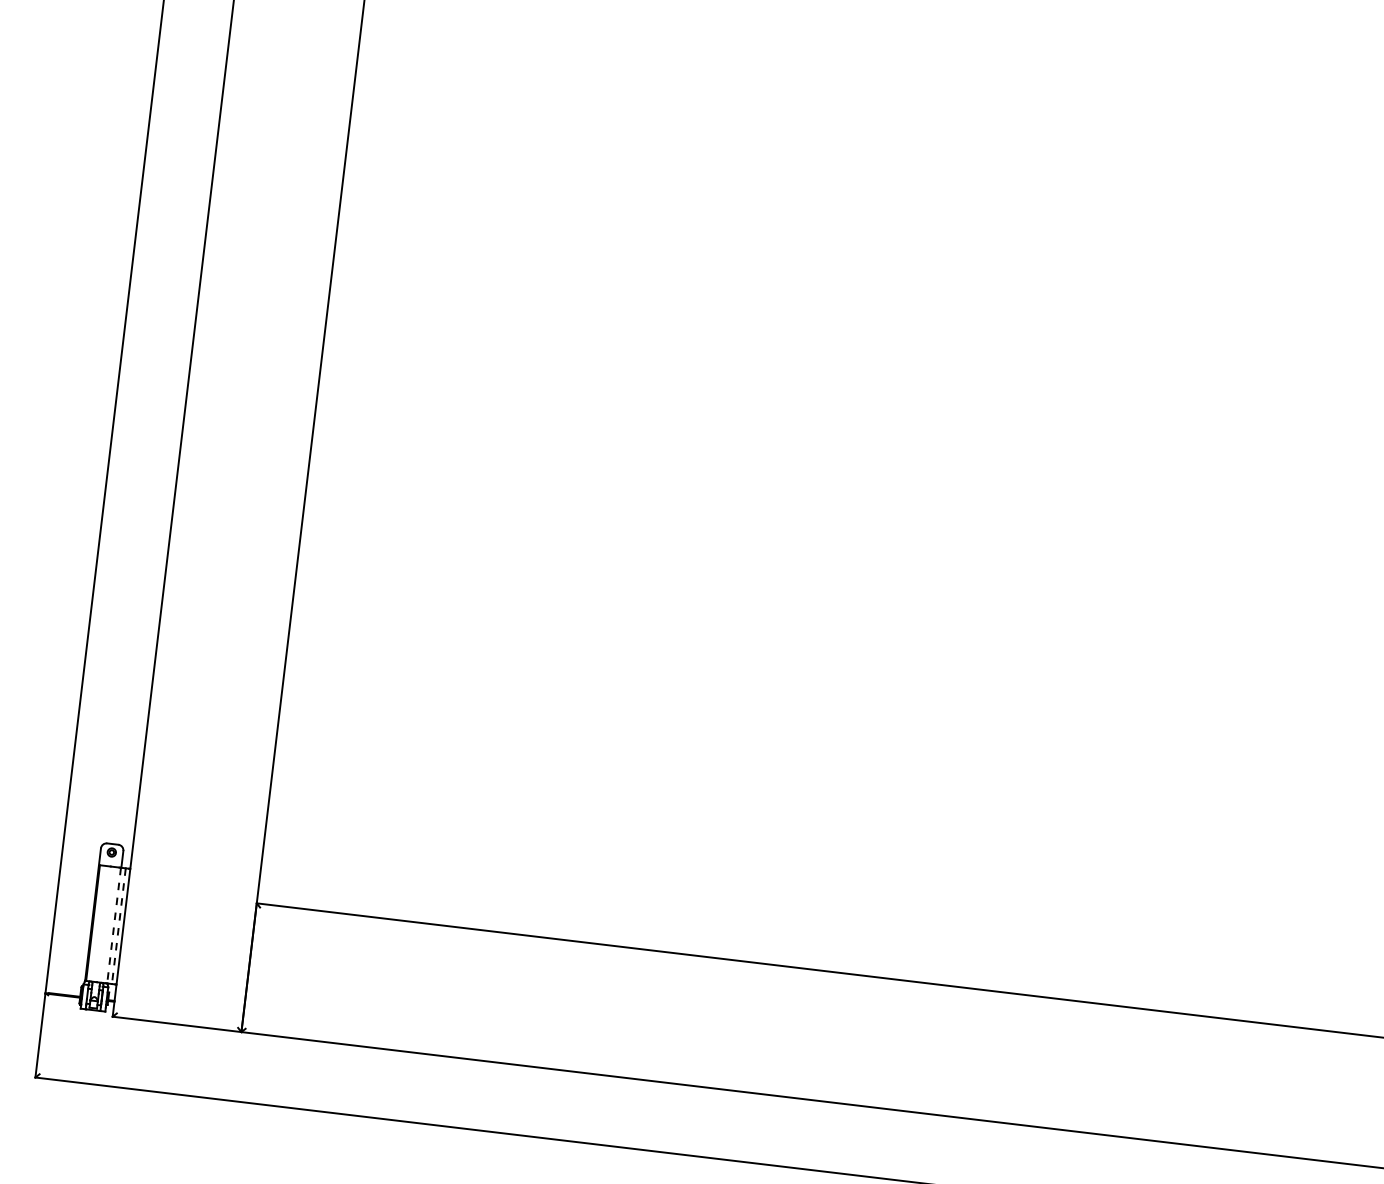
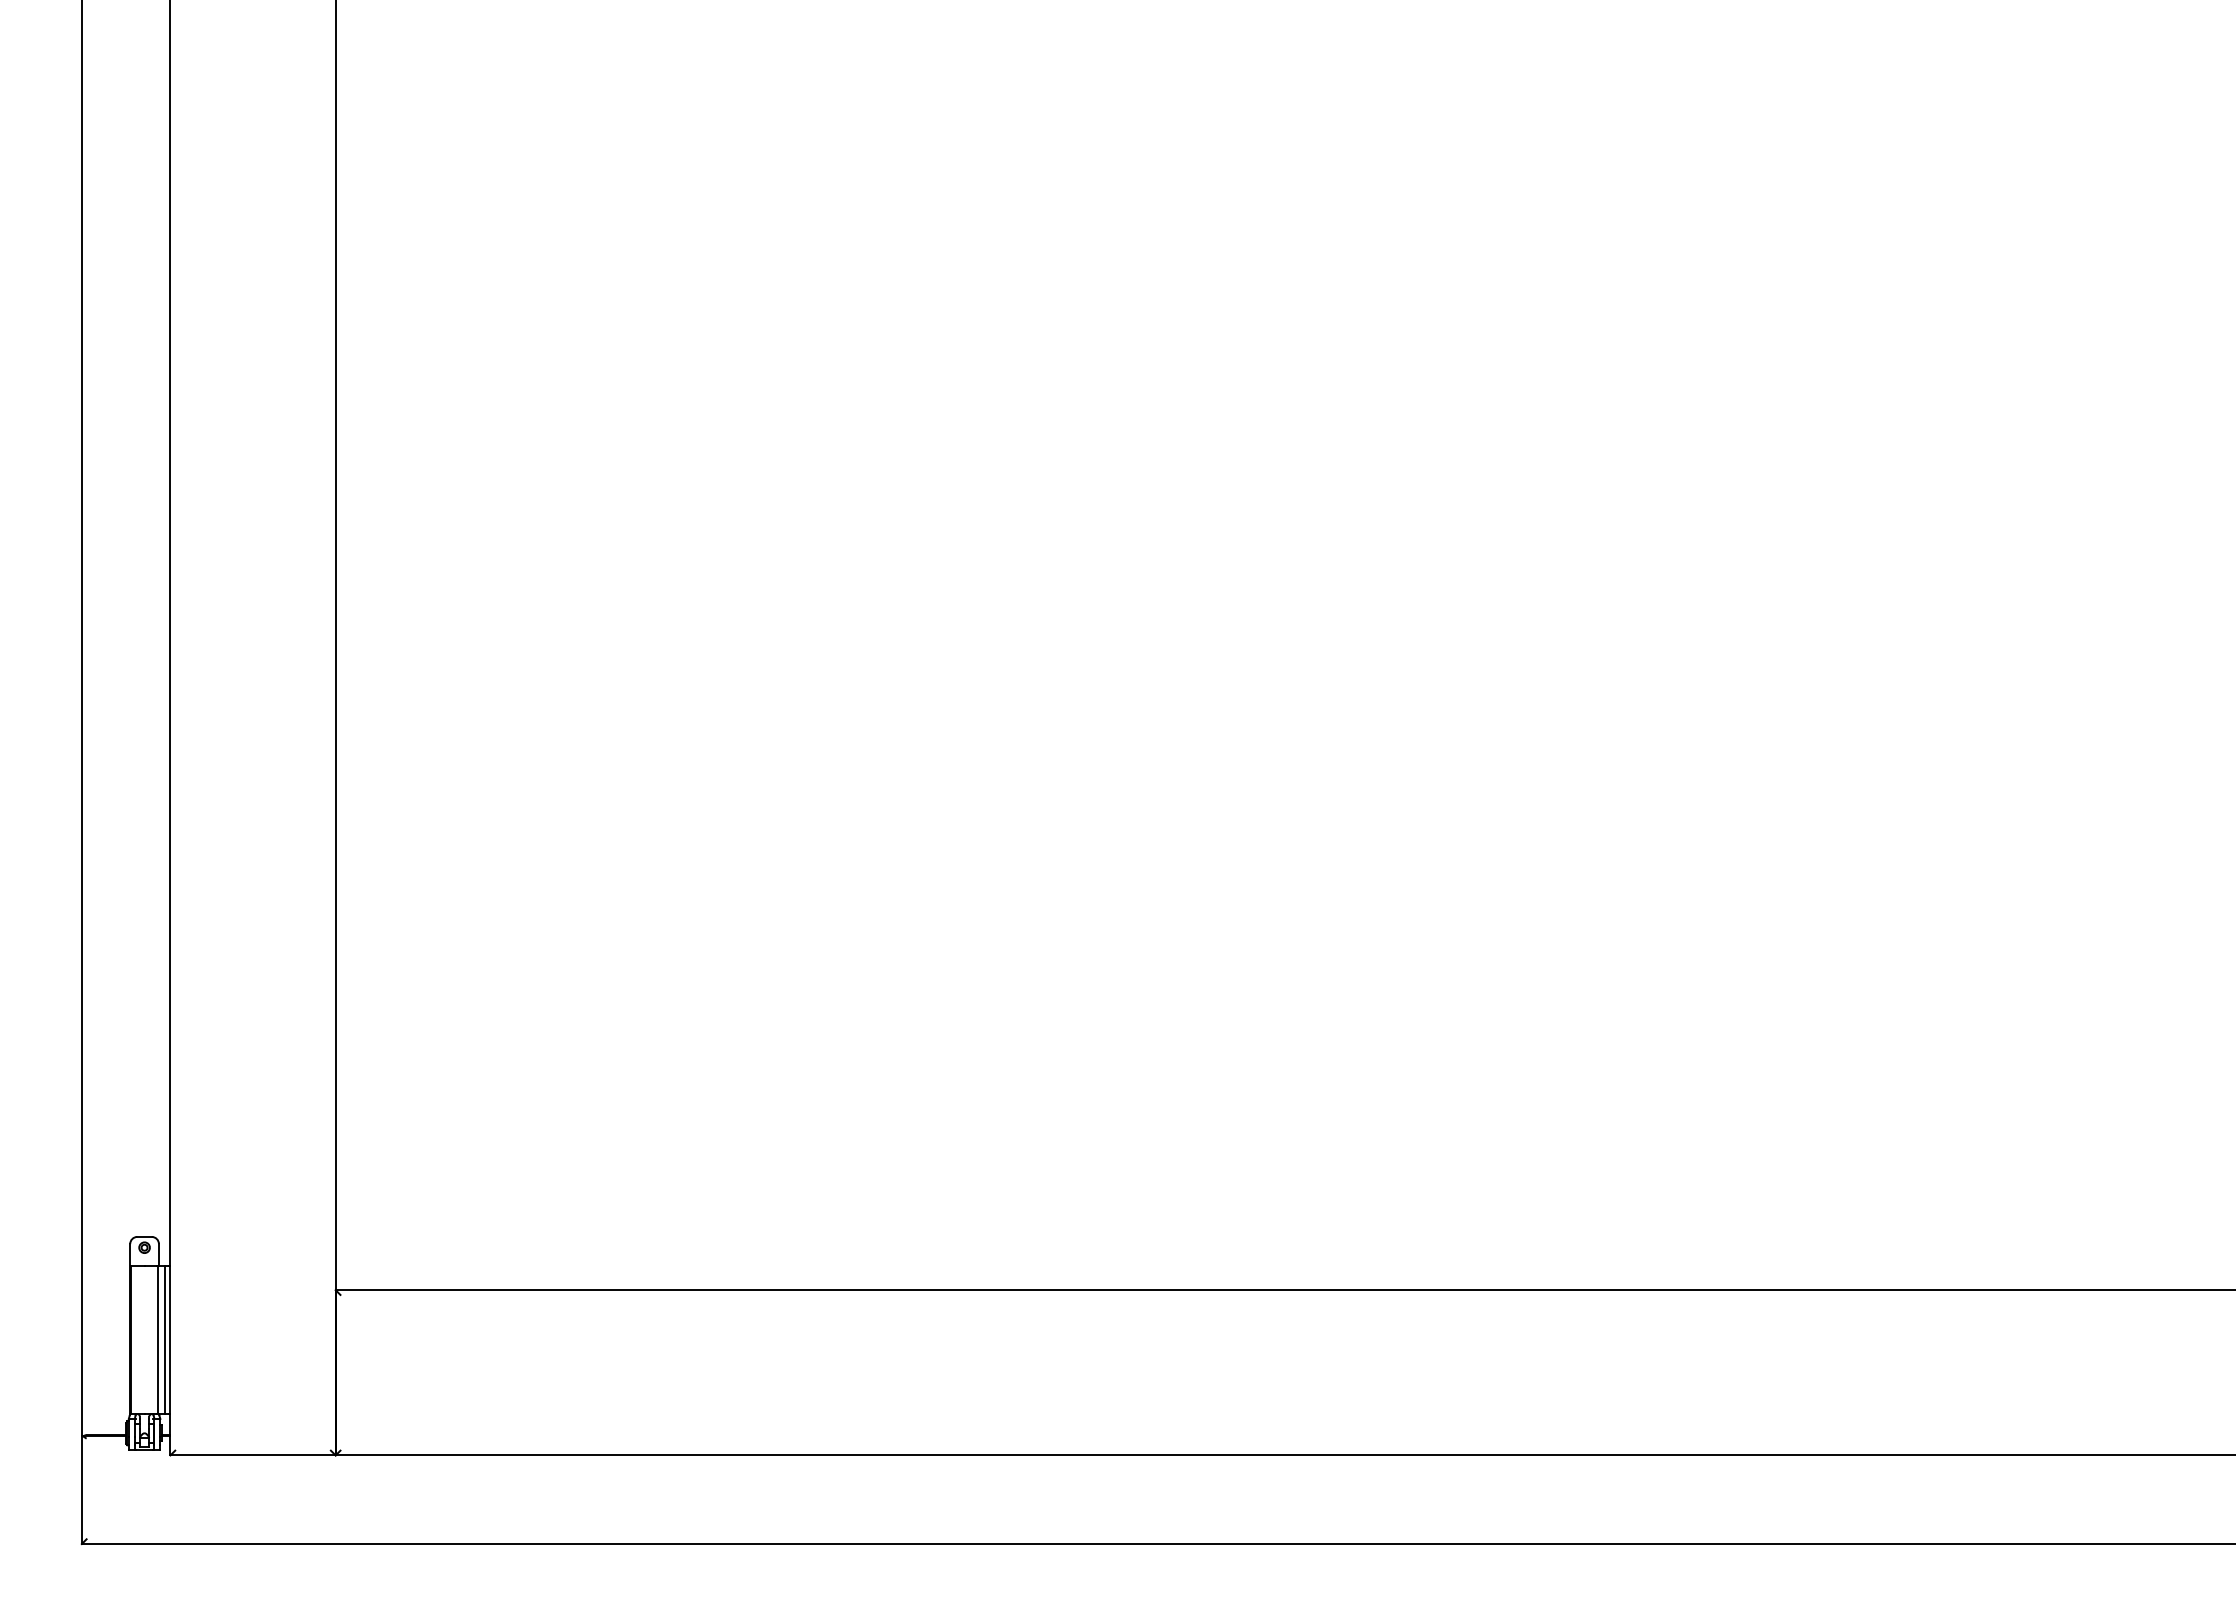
line: (114, 926) -> (158, 1340), dashed -> solid
line: (118, 926) -> (164, 1340), dashed -> solid

